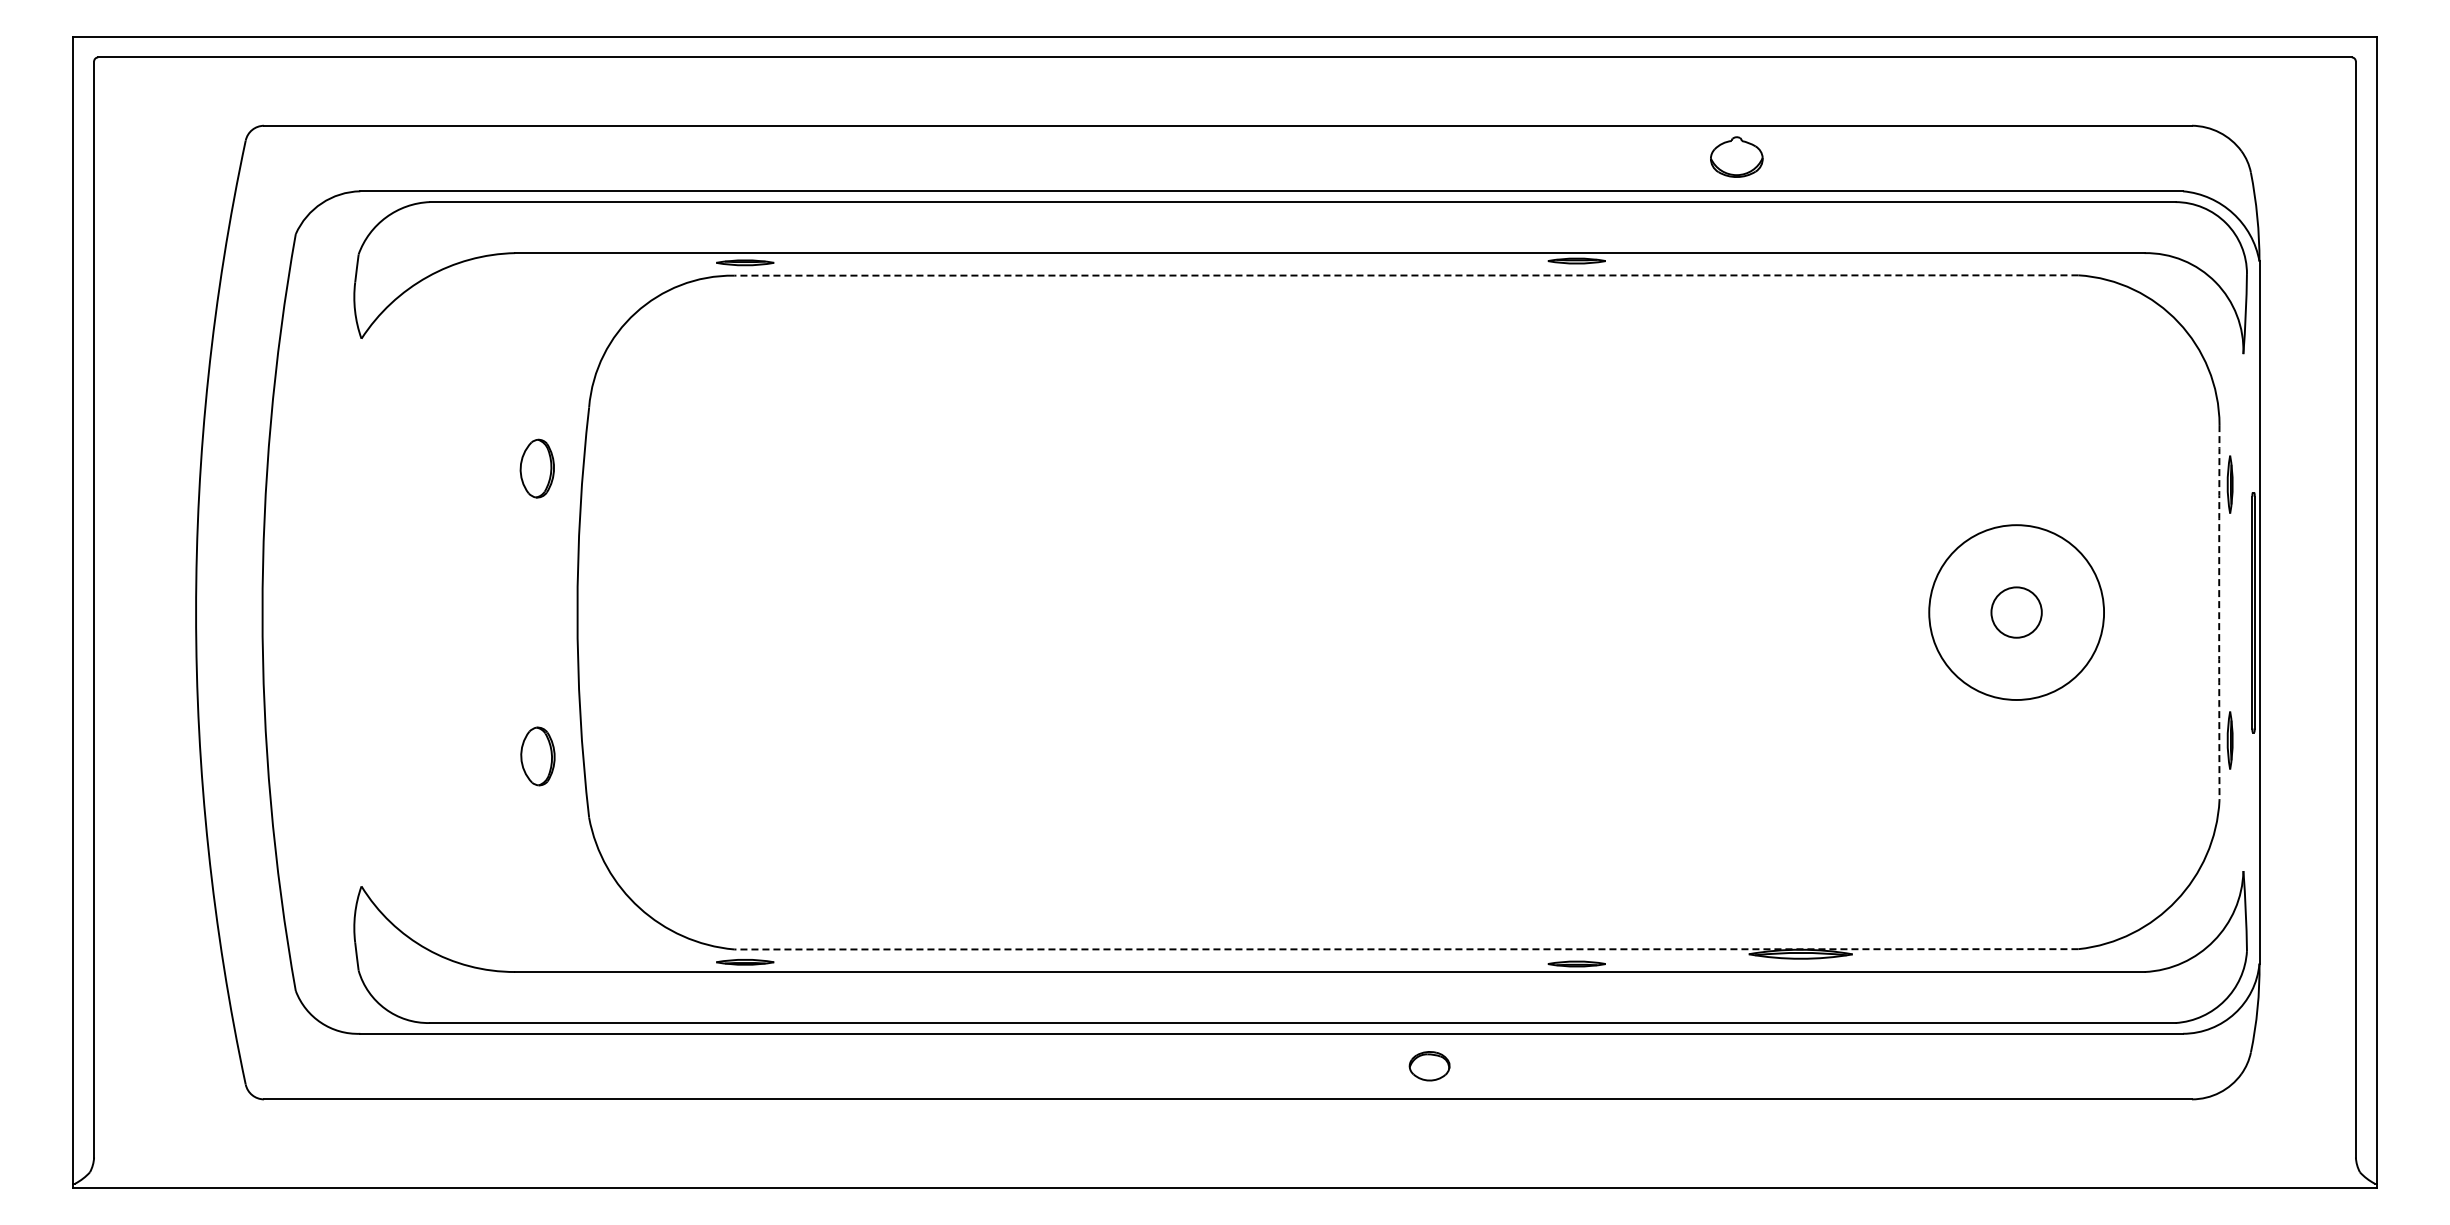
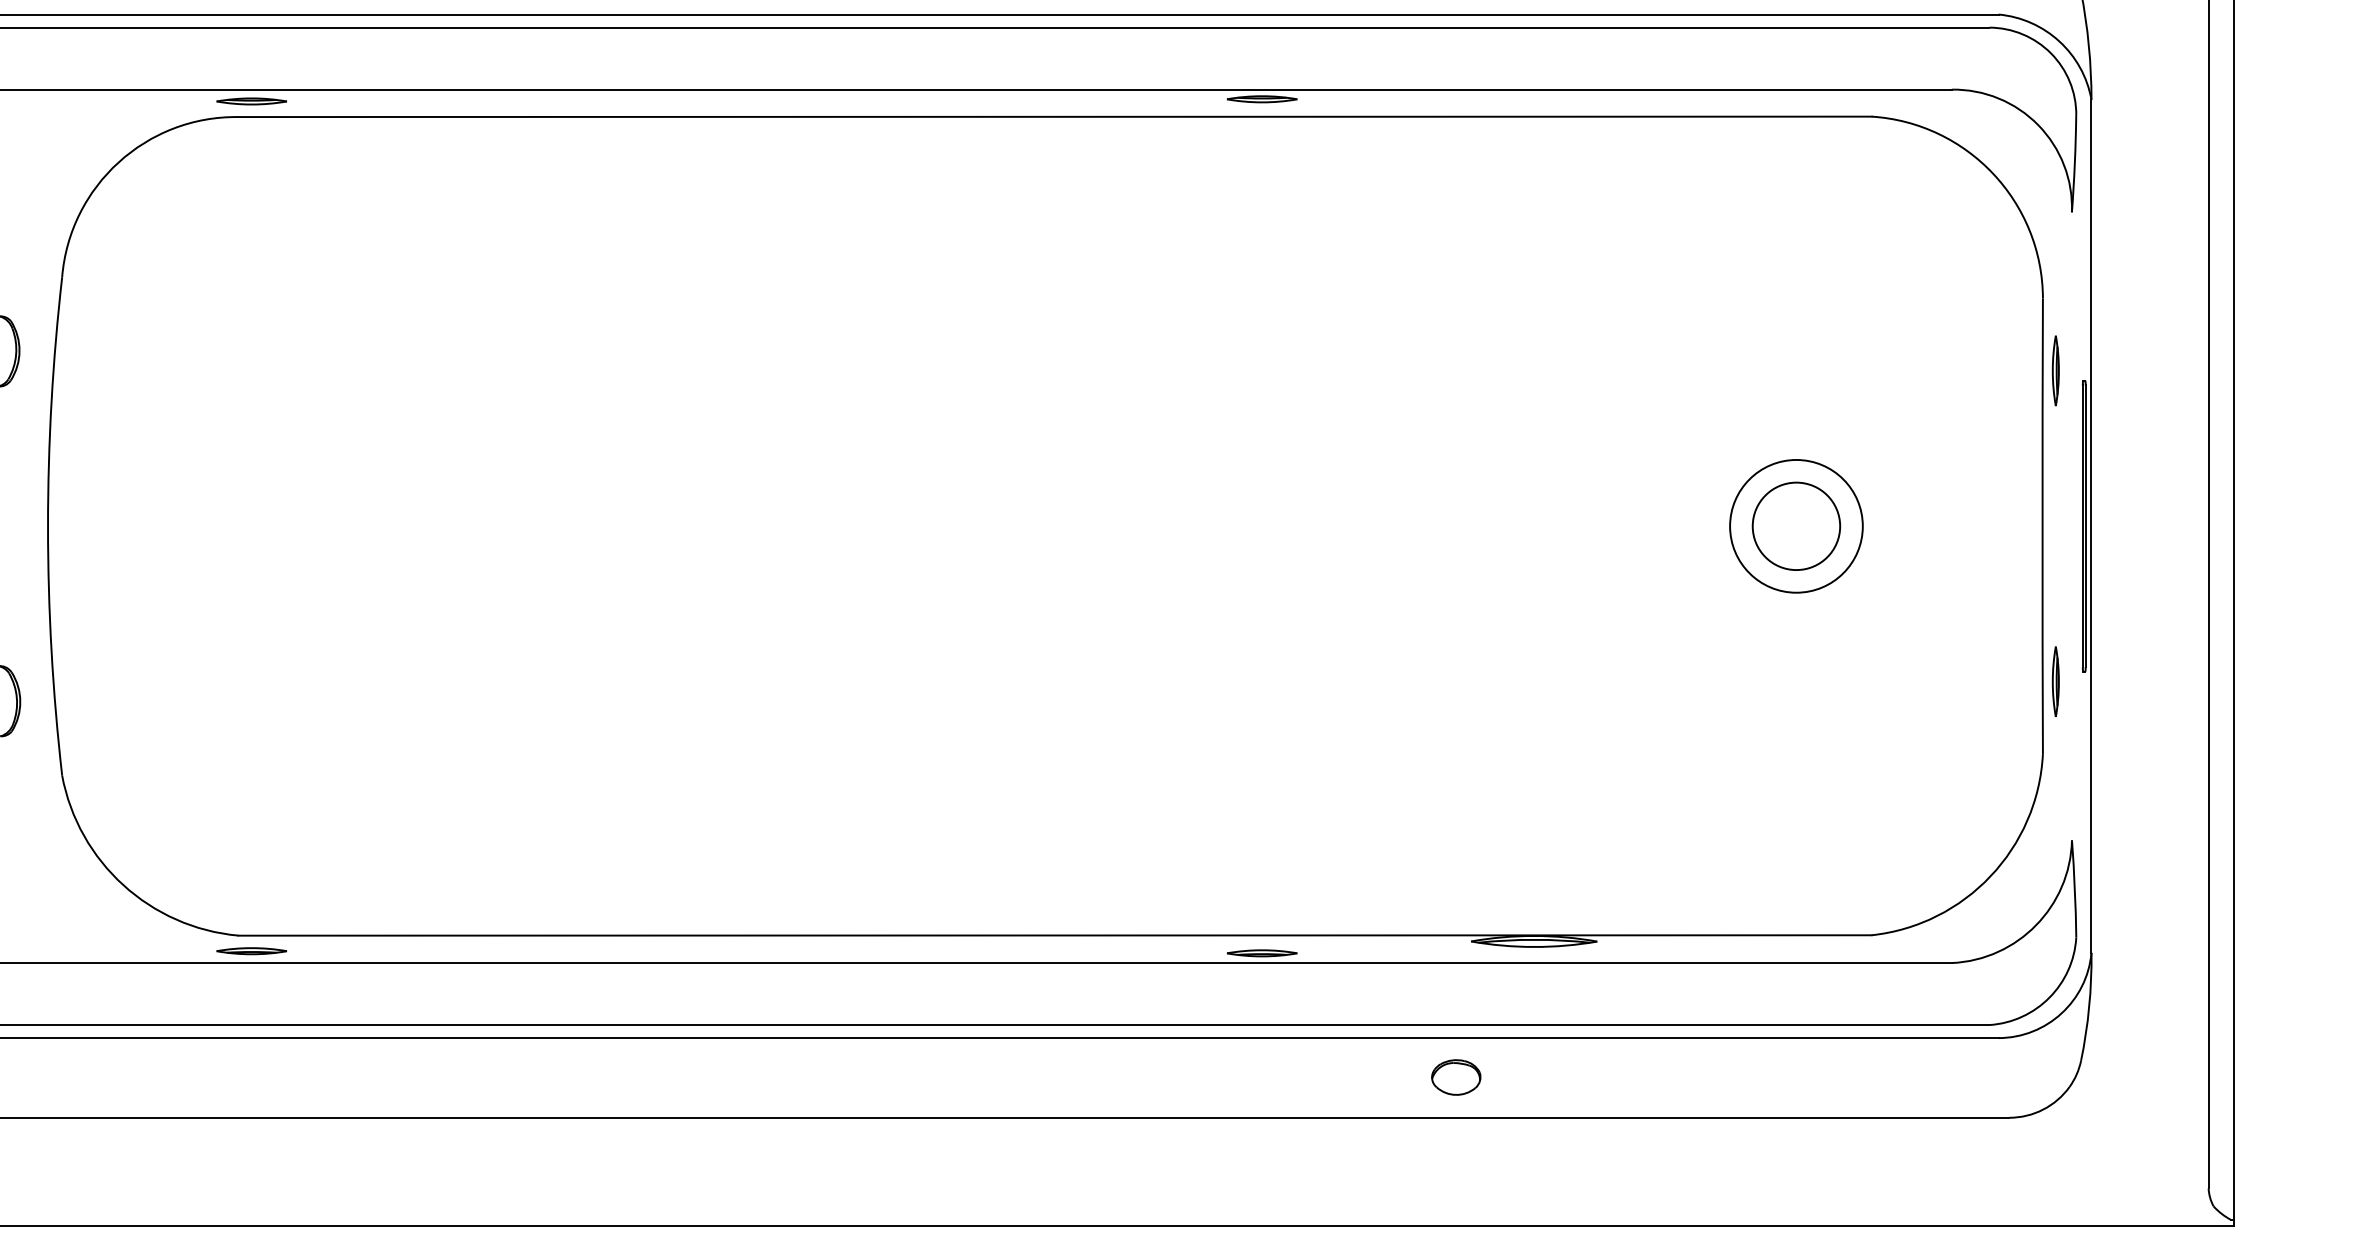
line: (1405, 275) -> (1053, 116), dashed -> solid
circle: (2016, 612) -> (1796, 526), size x0.62
circle: (2016, 612) -> (1796, 526), size x1.43
arc: (2219, 612) -> (2042, 526), dashed -> solid
line: (1405, 949) -> (1053, 935), dashed -> solid
part: (1429, 1066) -> (1456, 1077), moved

